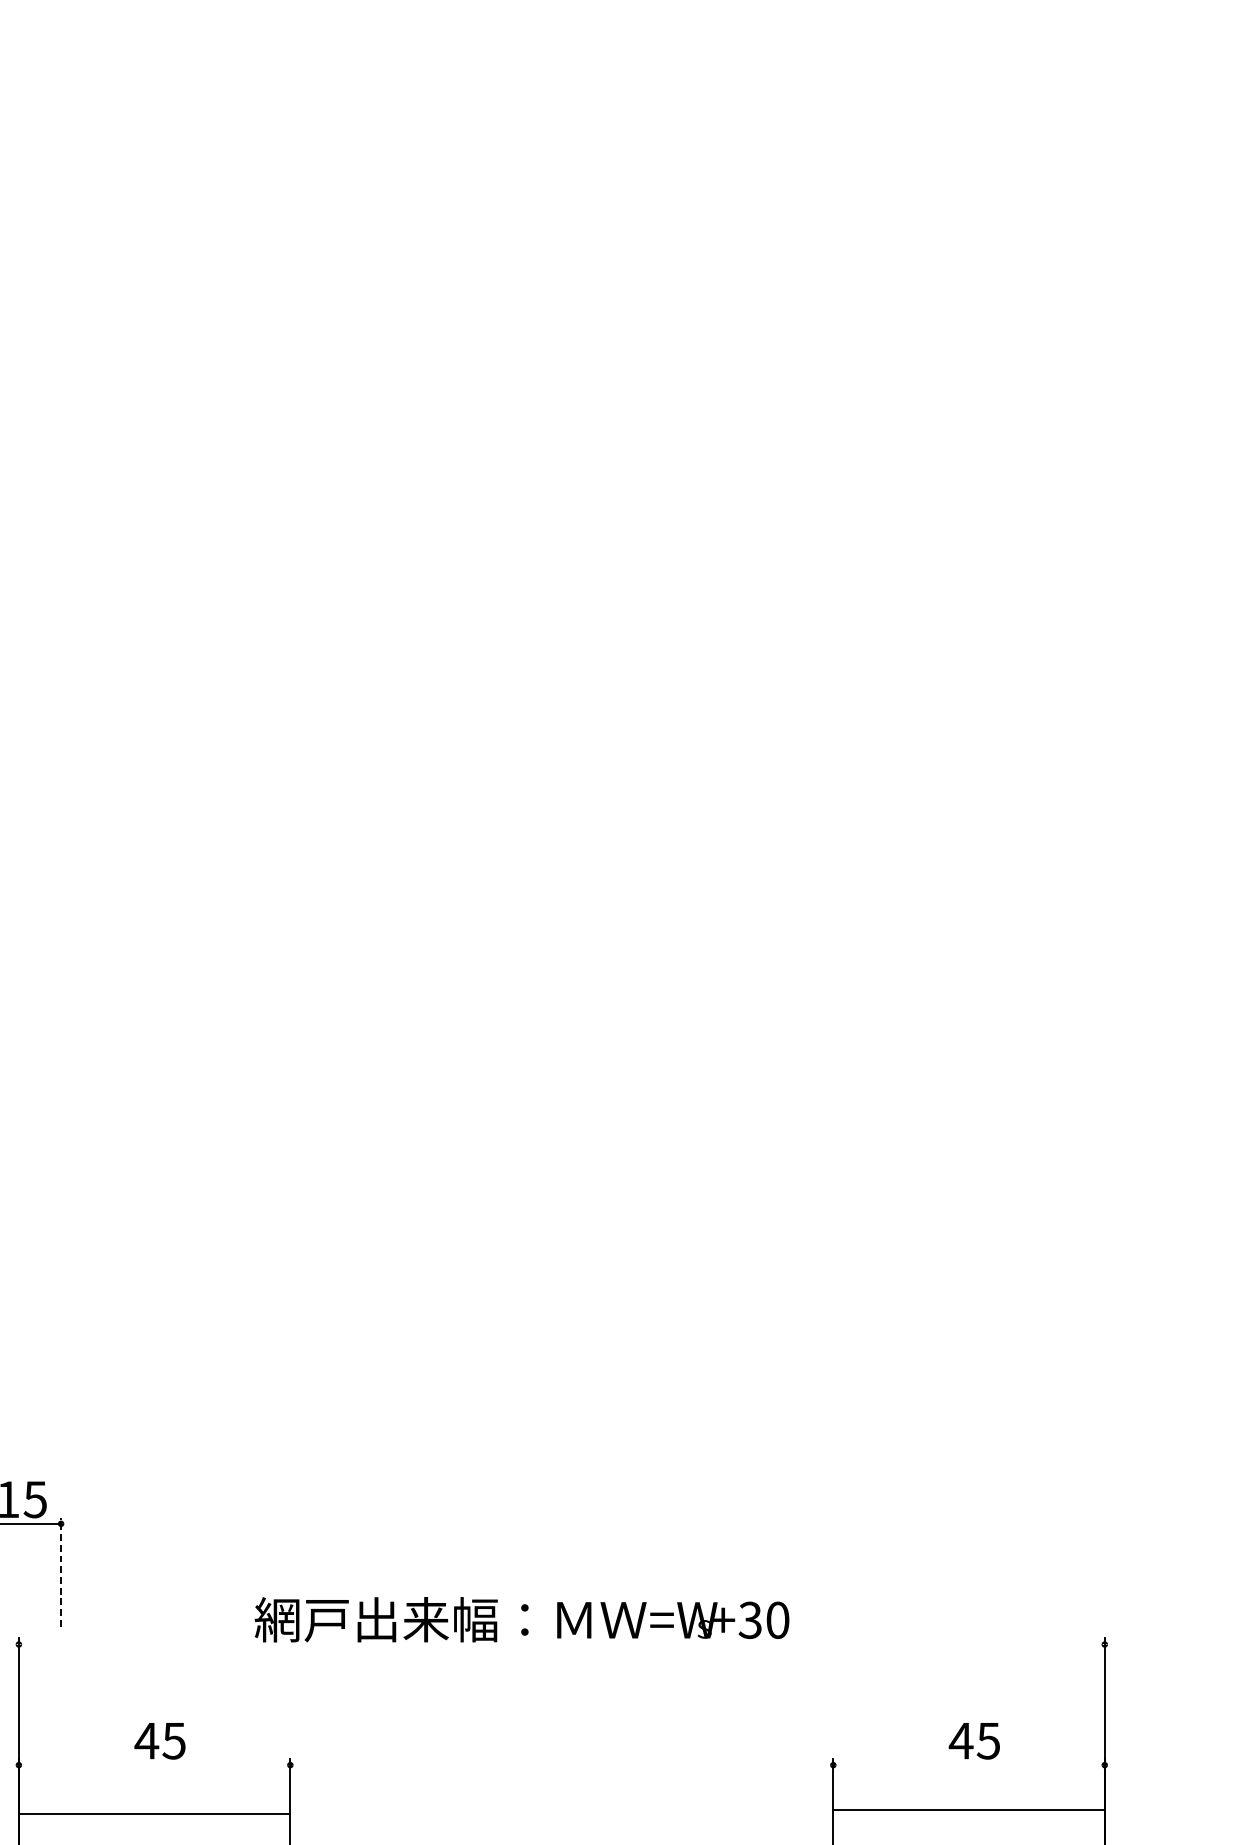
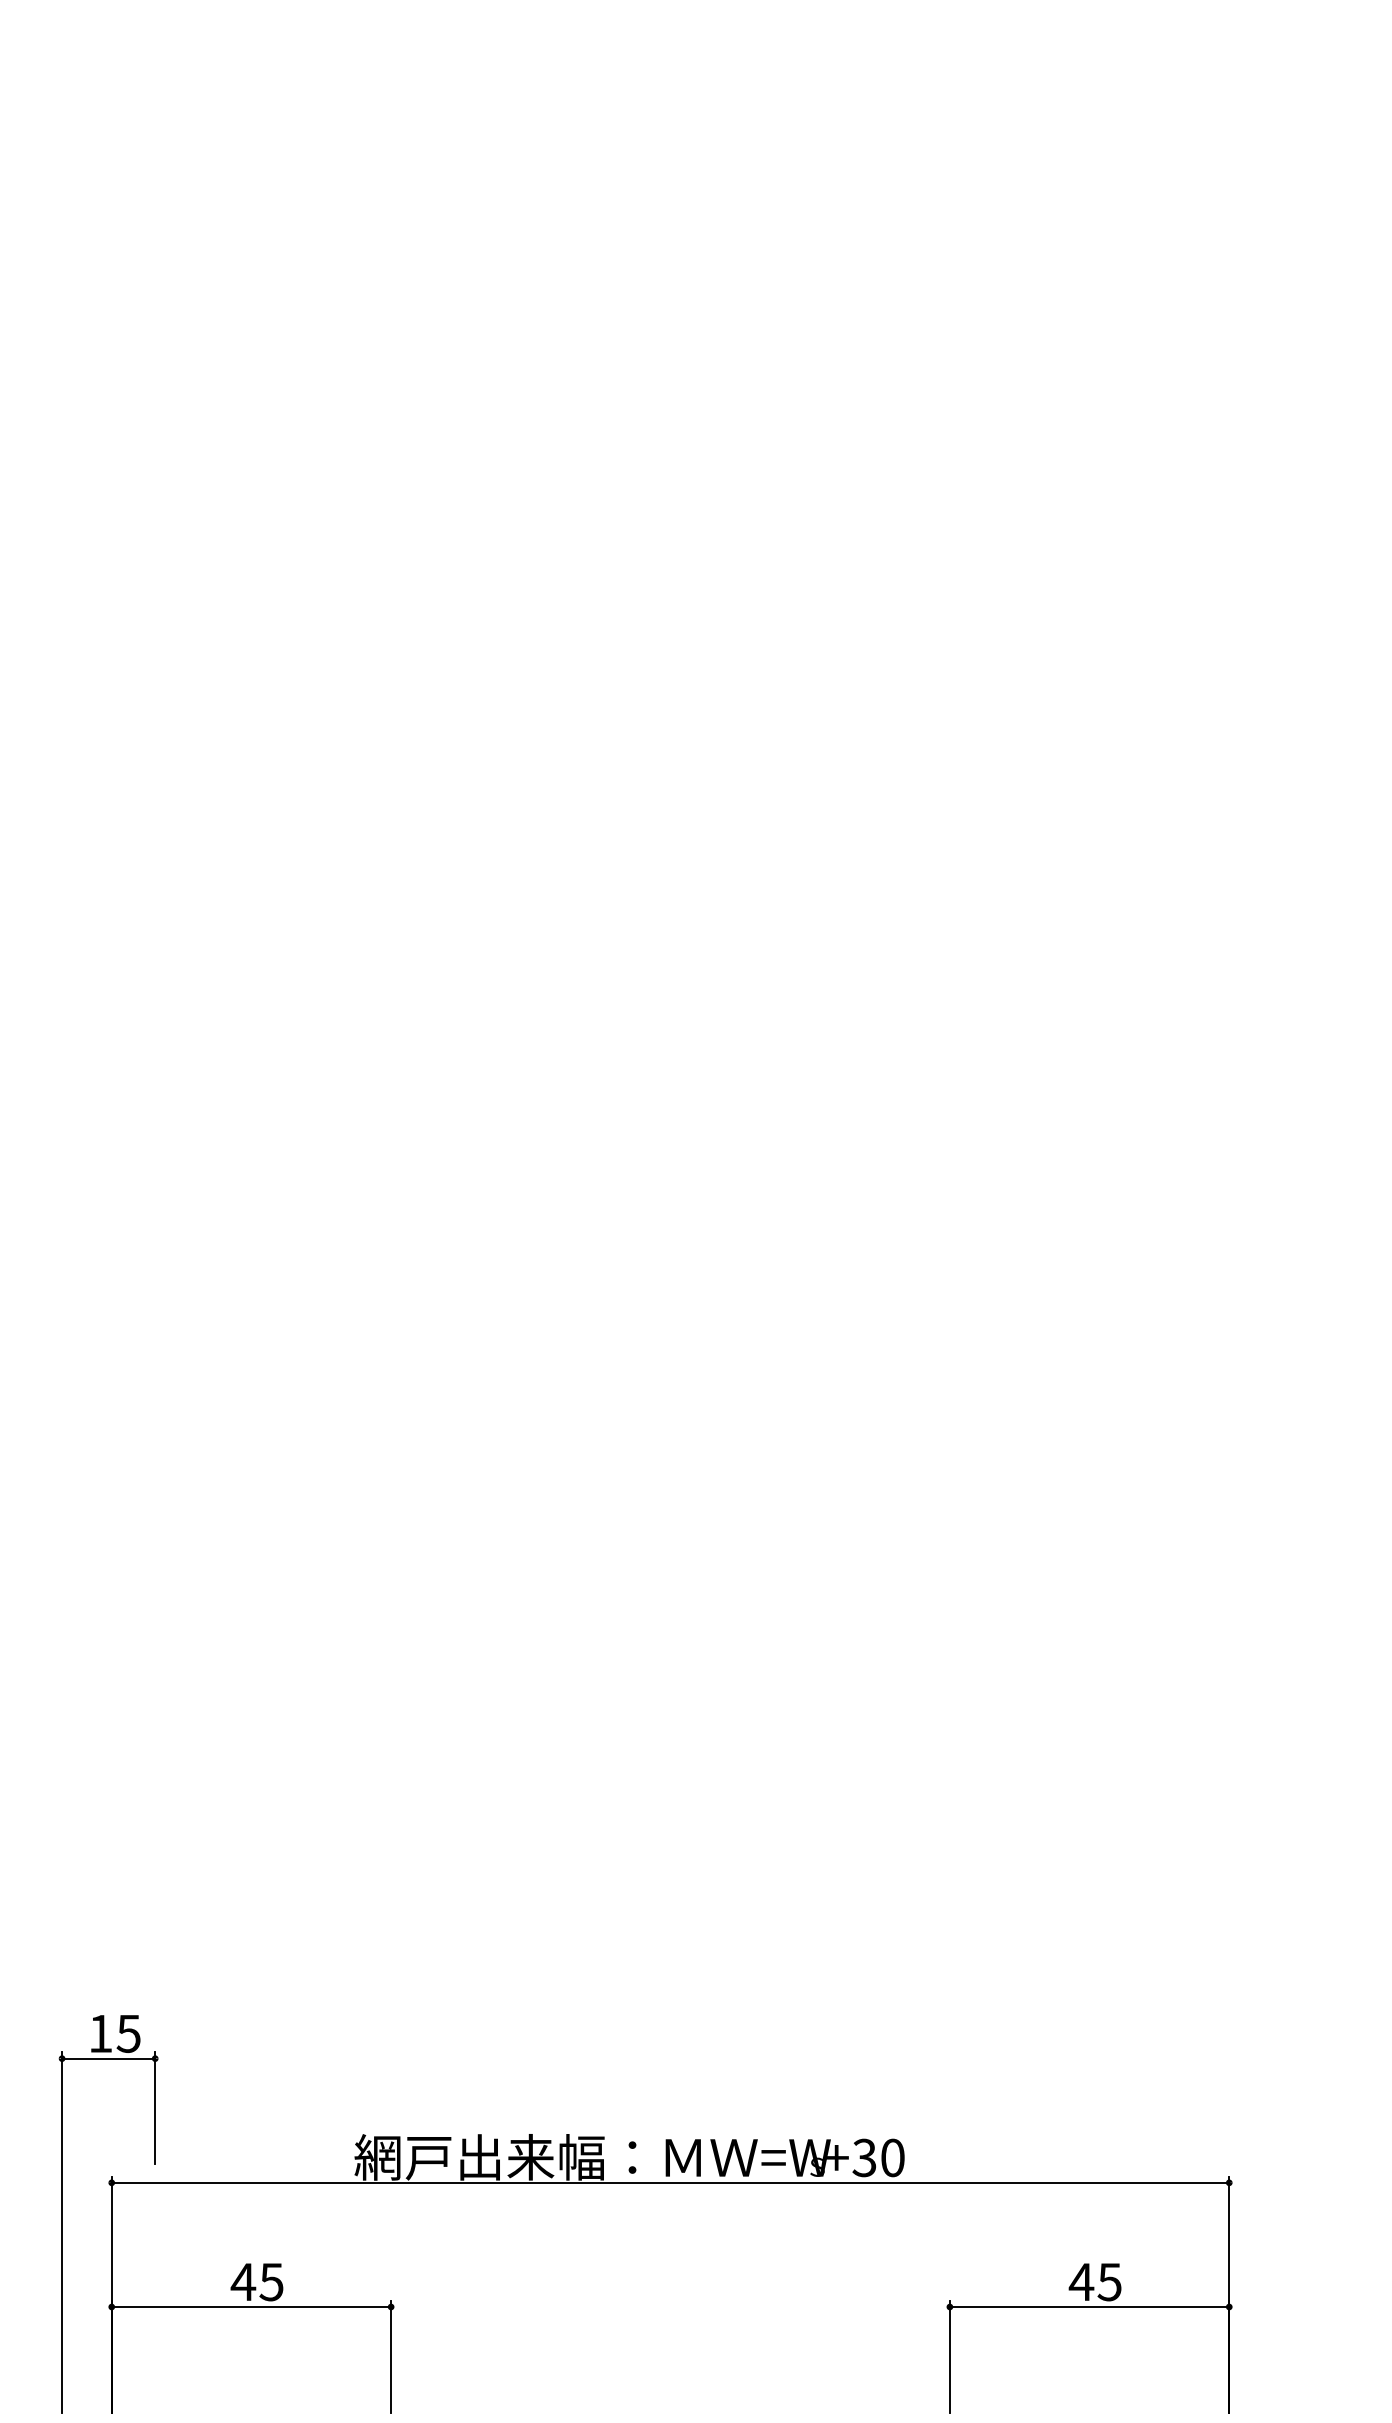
line: (61, 1572) -> (155, 2108), dashed -> solid
line: (561, 1644) -> (670, 2182), added
line: (968, 1810) -> (1089, 2307), moved
line: (154, 1814) -> (251, 2307), moved

